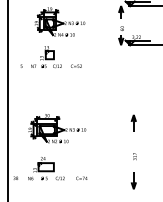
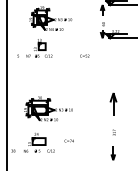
text: (76, 65) -> (84, 55), moved
part: (132, 123) -> (112, 104), size x1.6
text: (80, 177) -> (68, 140), moved

